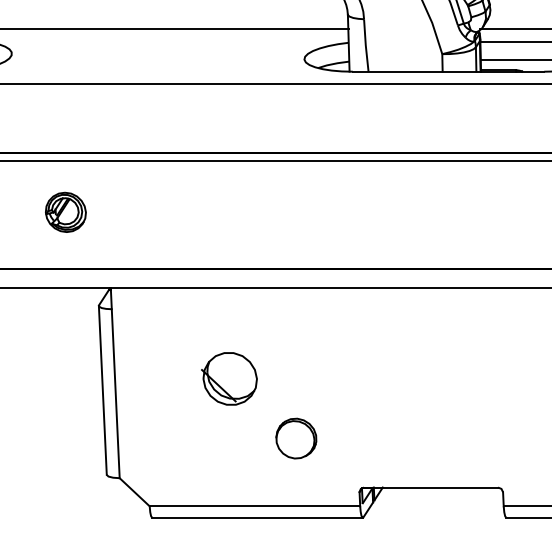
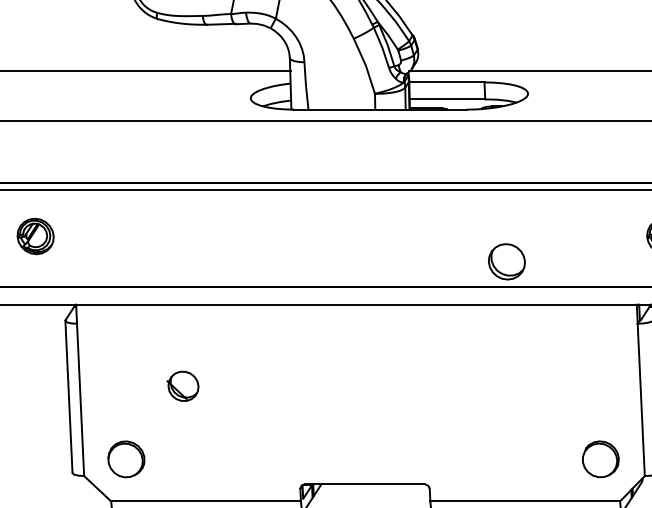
part: (228, 377) -> (182, 385), size x0.62
part: (296, 438) -> (126, 459), moved

